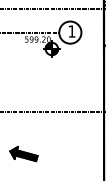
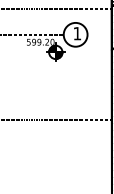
part: (23, 154) -> (25, 165), removed

